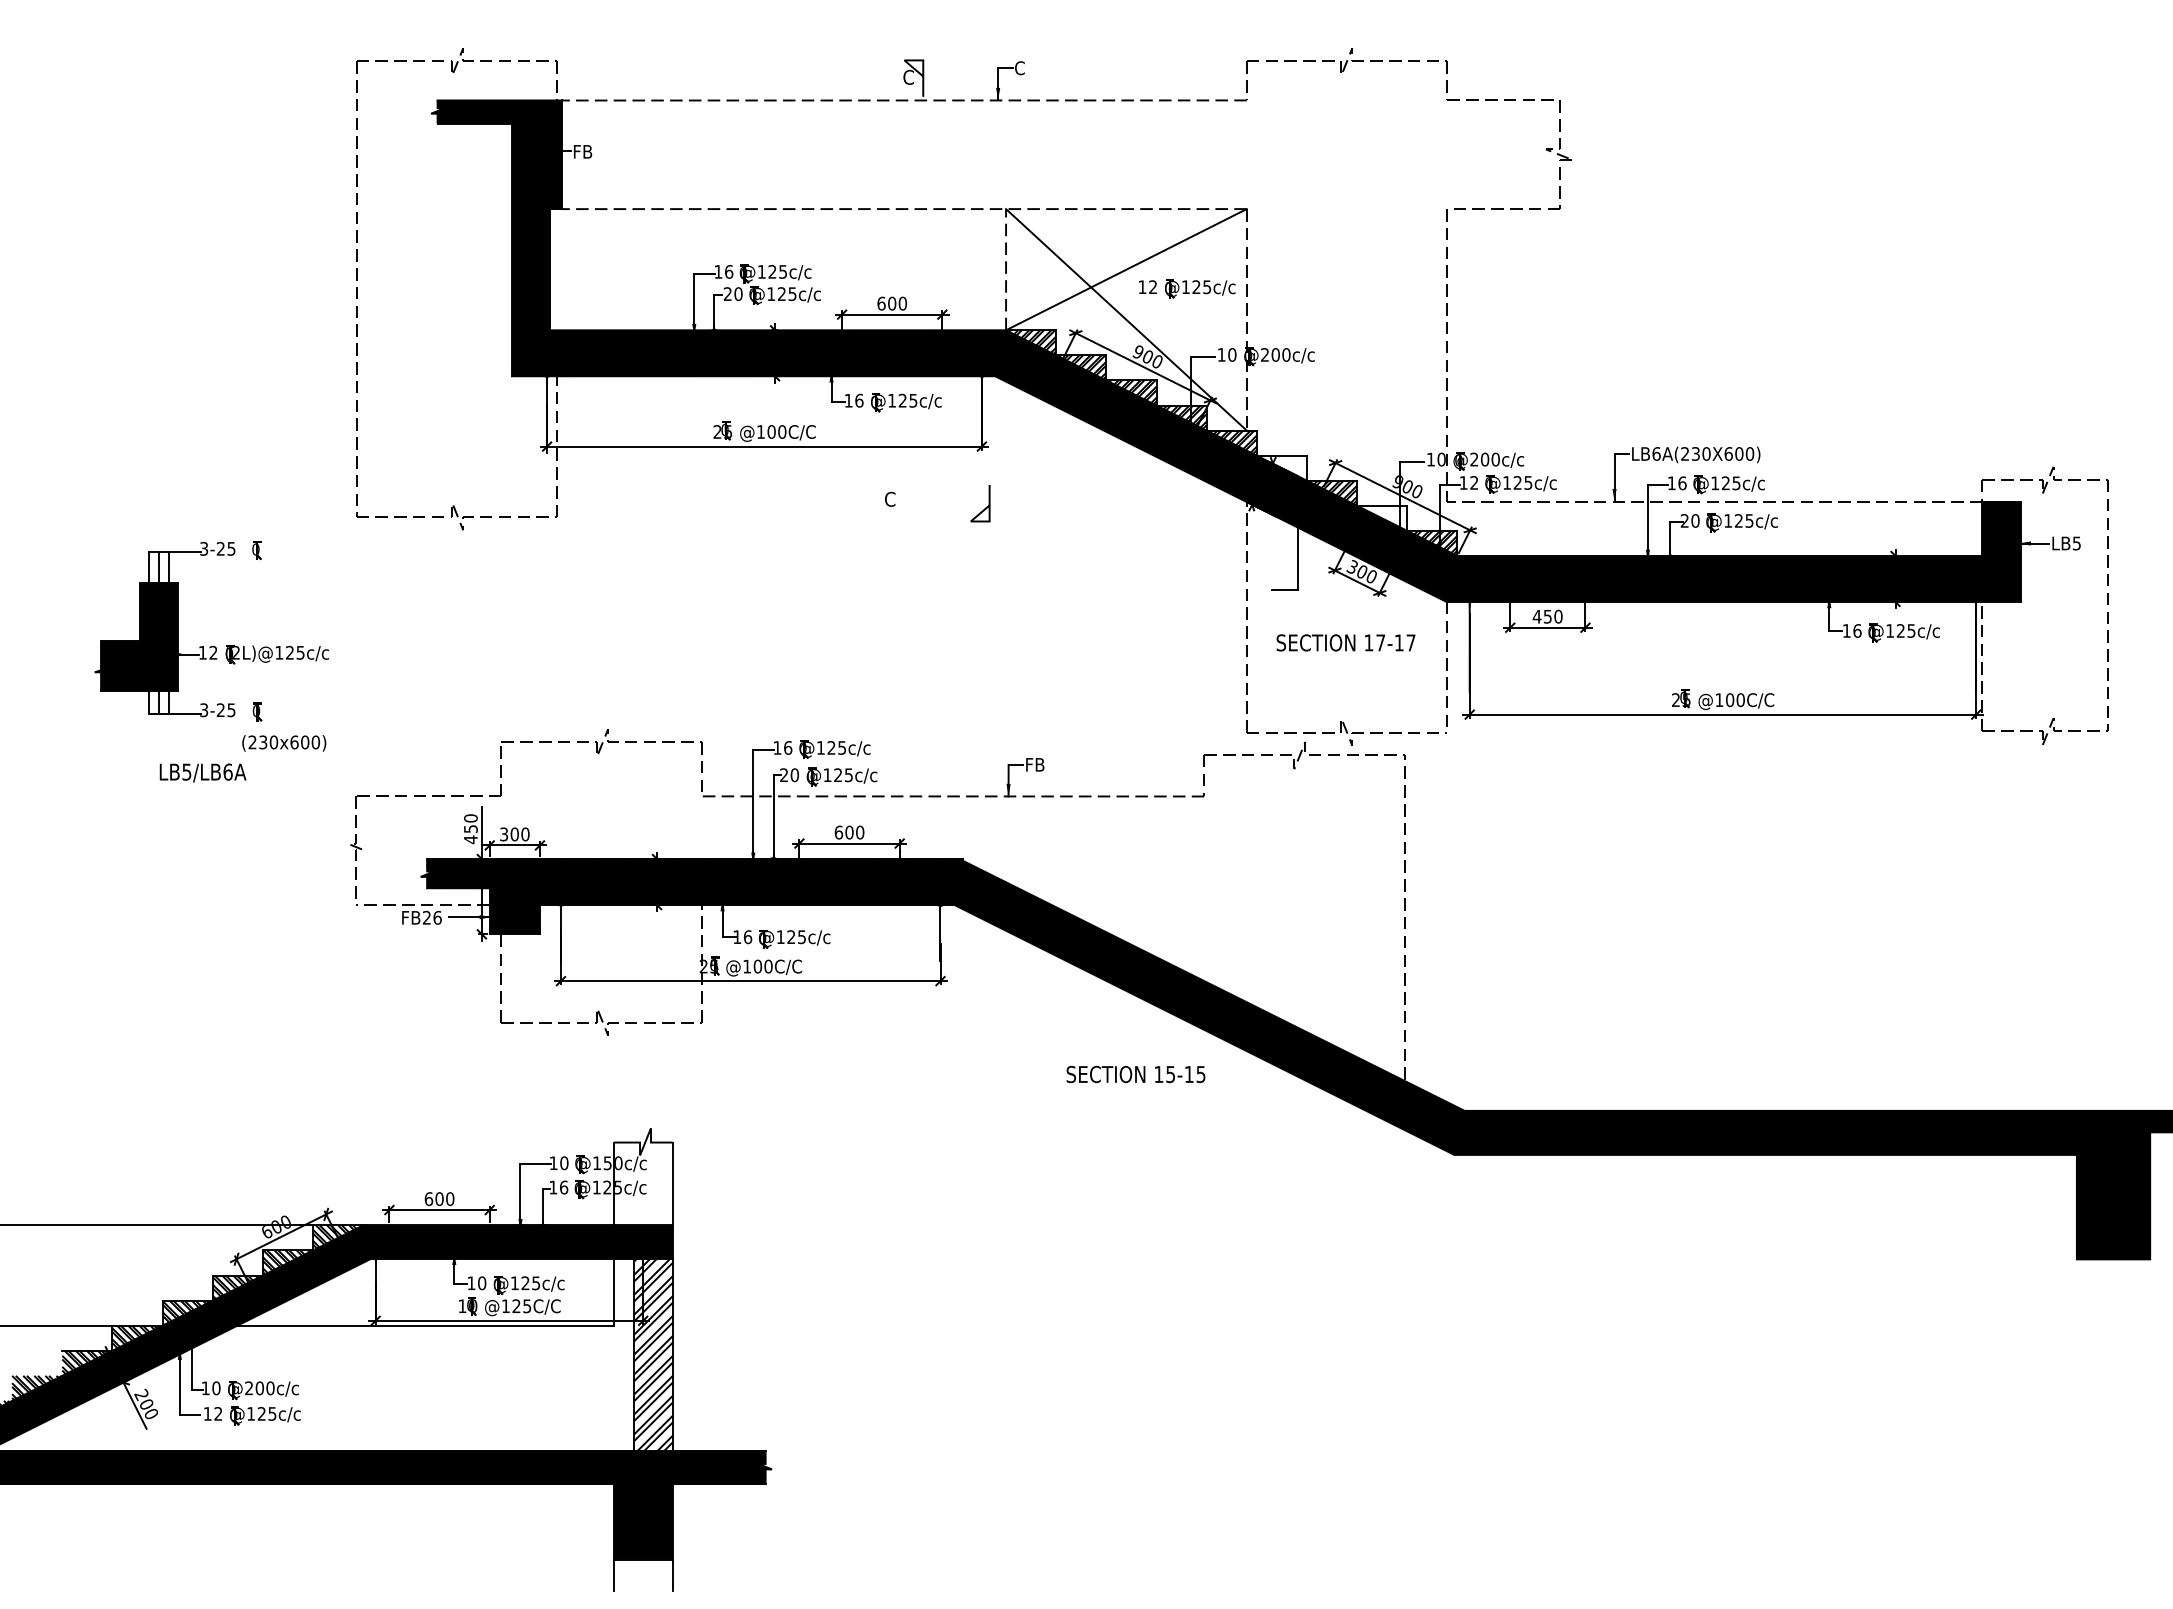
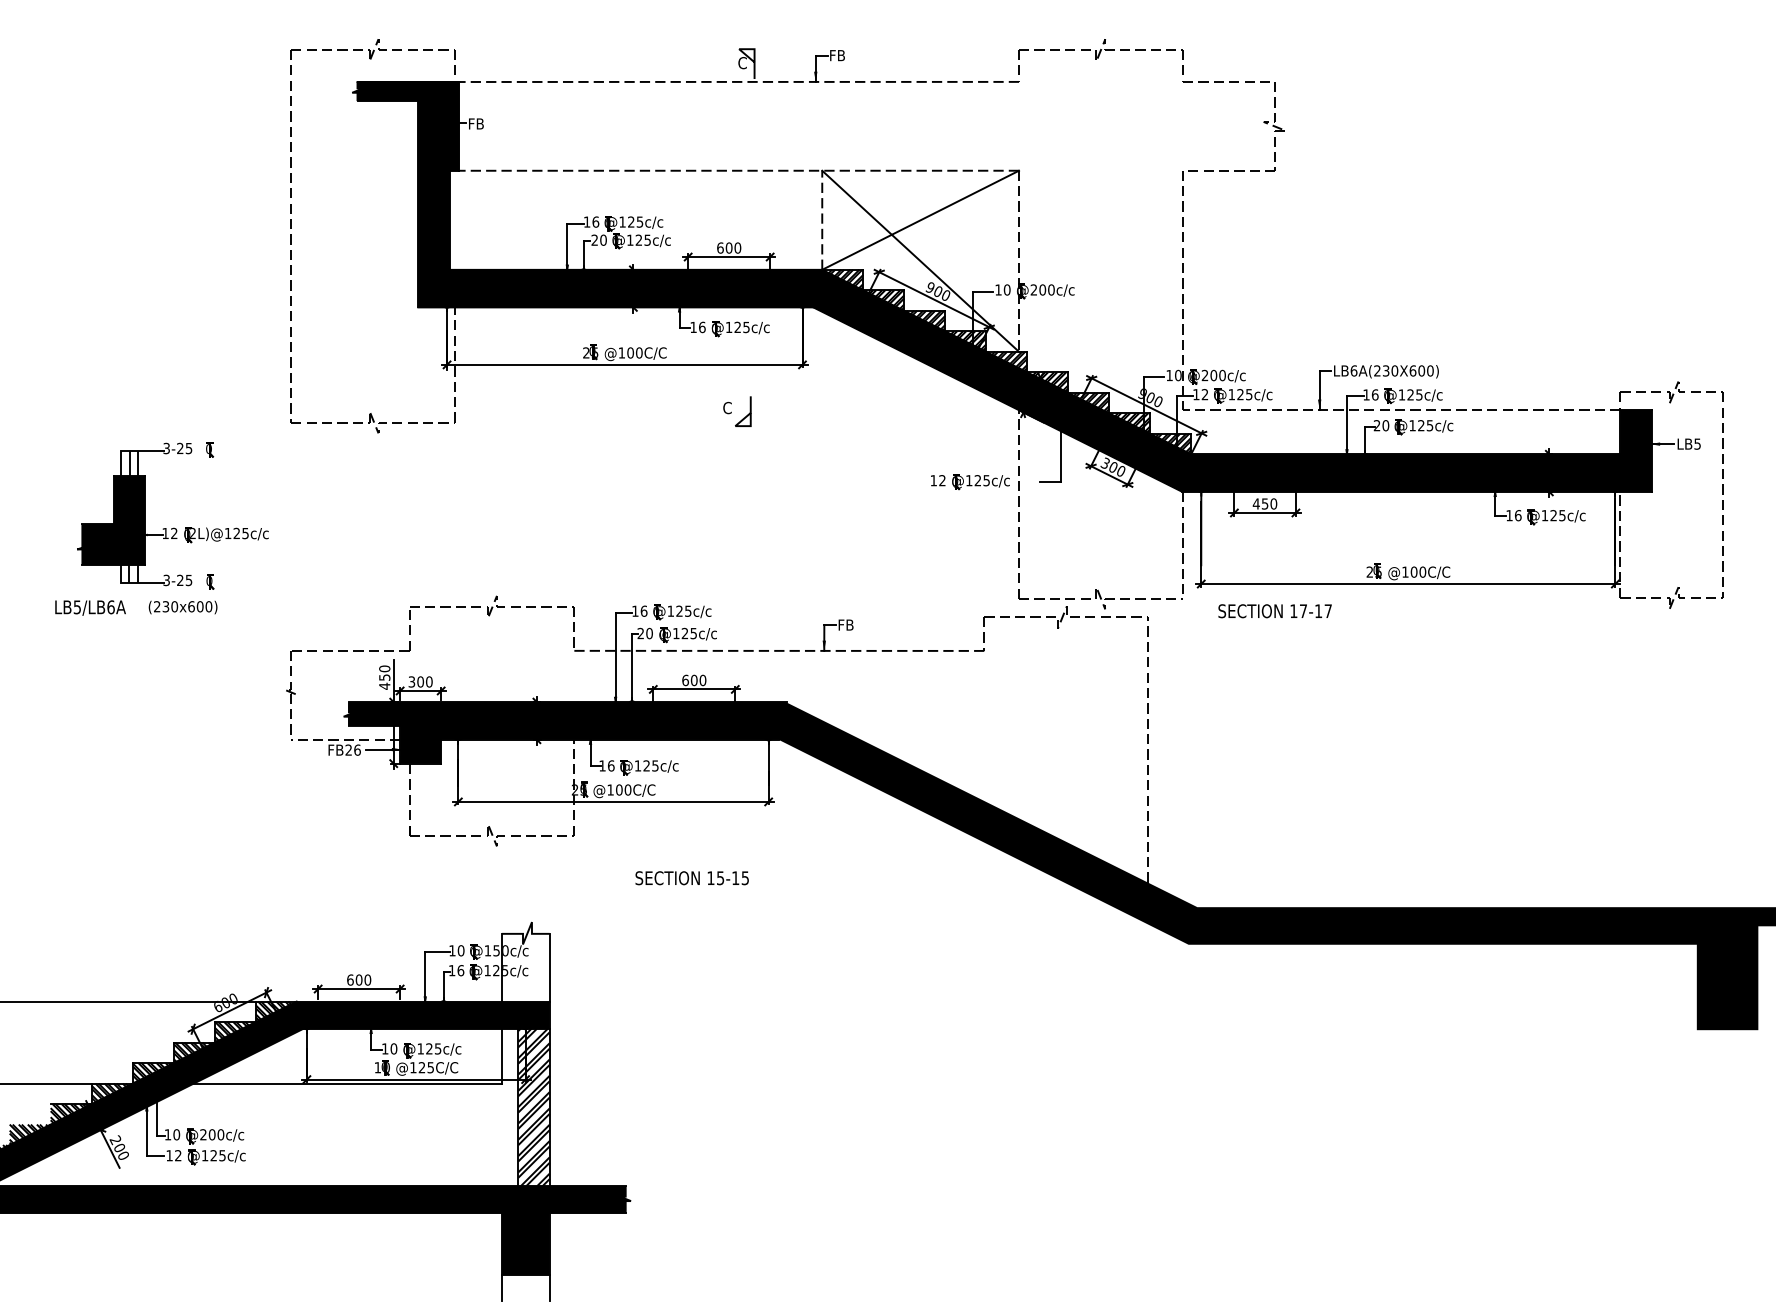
text: (1024, 68) -> (837, 55), C -> FB
part: (1187, 288) -> (970, 481), moved
hatch: (1282, 467) -> (1048, 382), added
line: (985, 507) -> (747, 414), moved
hatch: (1383, 517) -> (1130, 422), added
text: (1345, 642) -> (1274, 610), moved
text: (284, 743) -> (183, 607), moved
text: (202, 772) -> (90, 607), moved
text: (1135, 1074) -> (691, 878), moved

